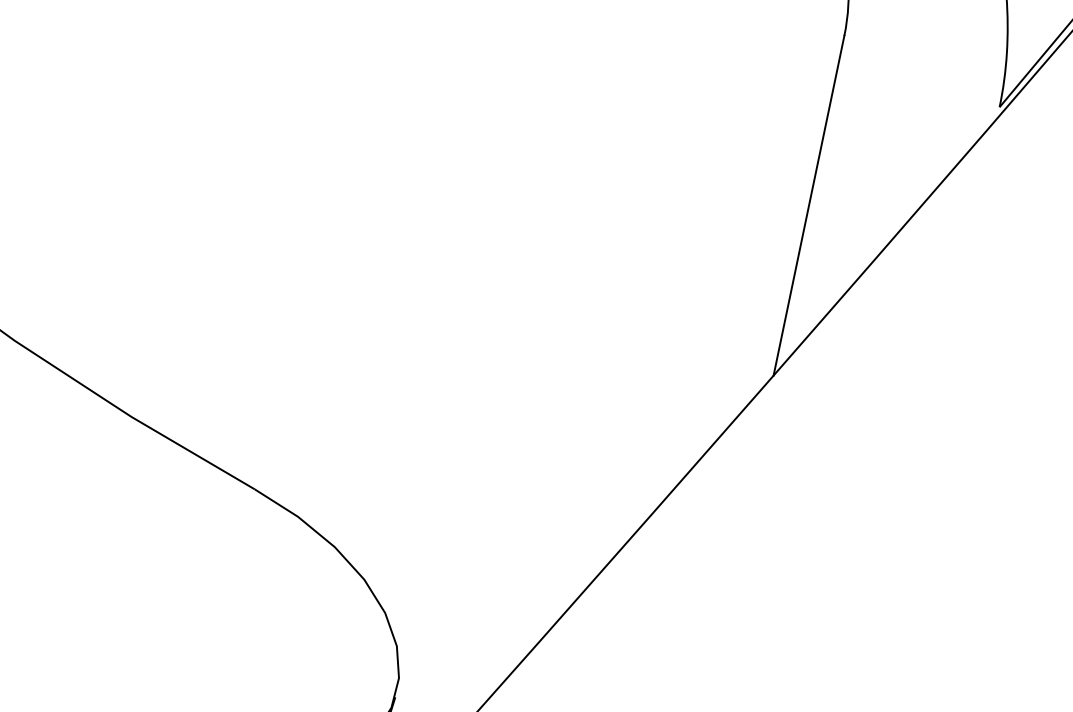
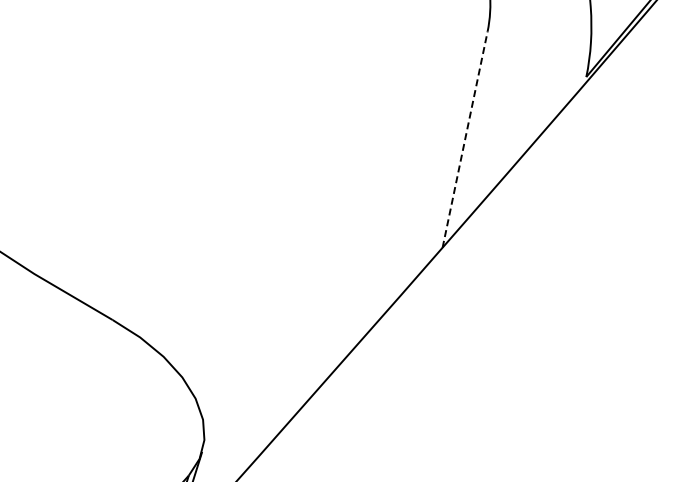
line: (809, 205) -> (465, 139), solid -> dashed

